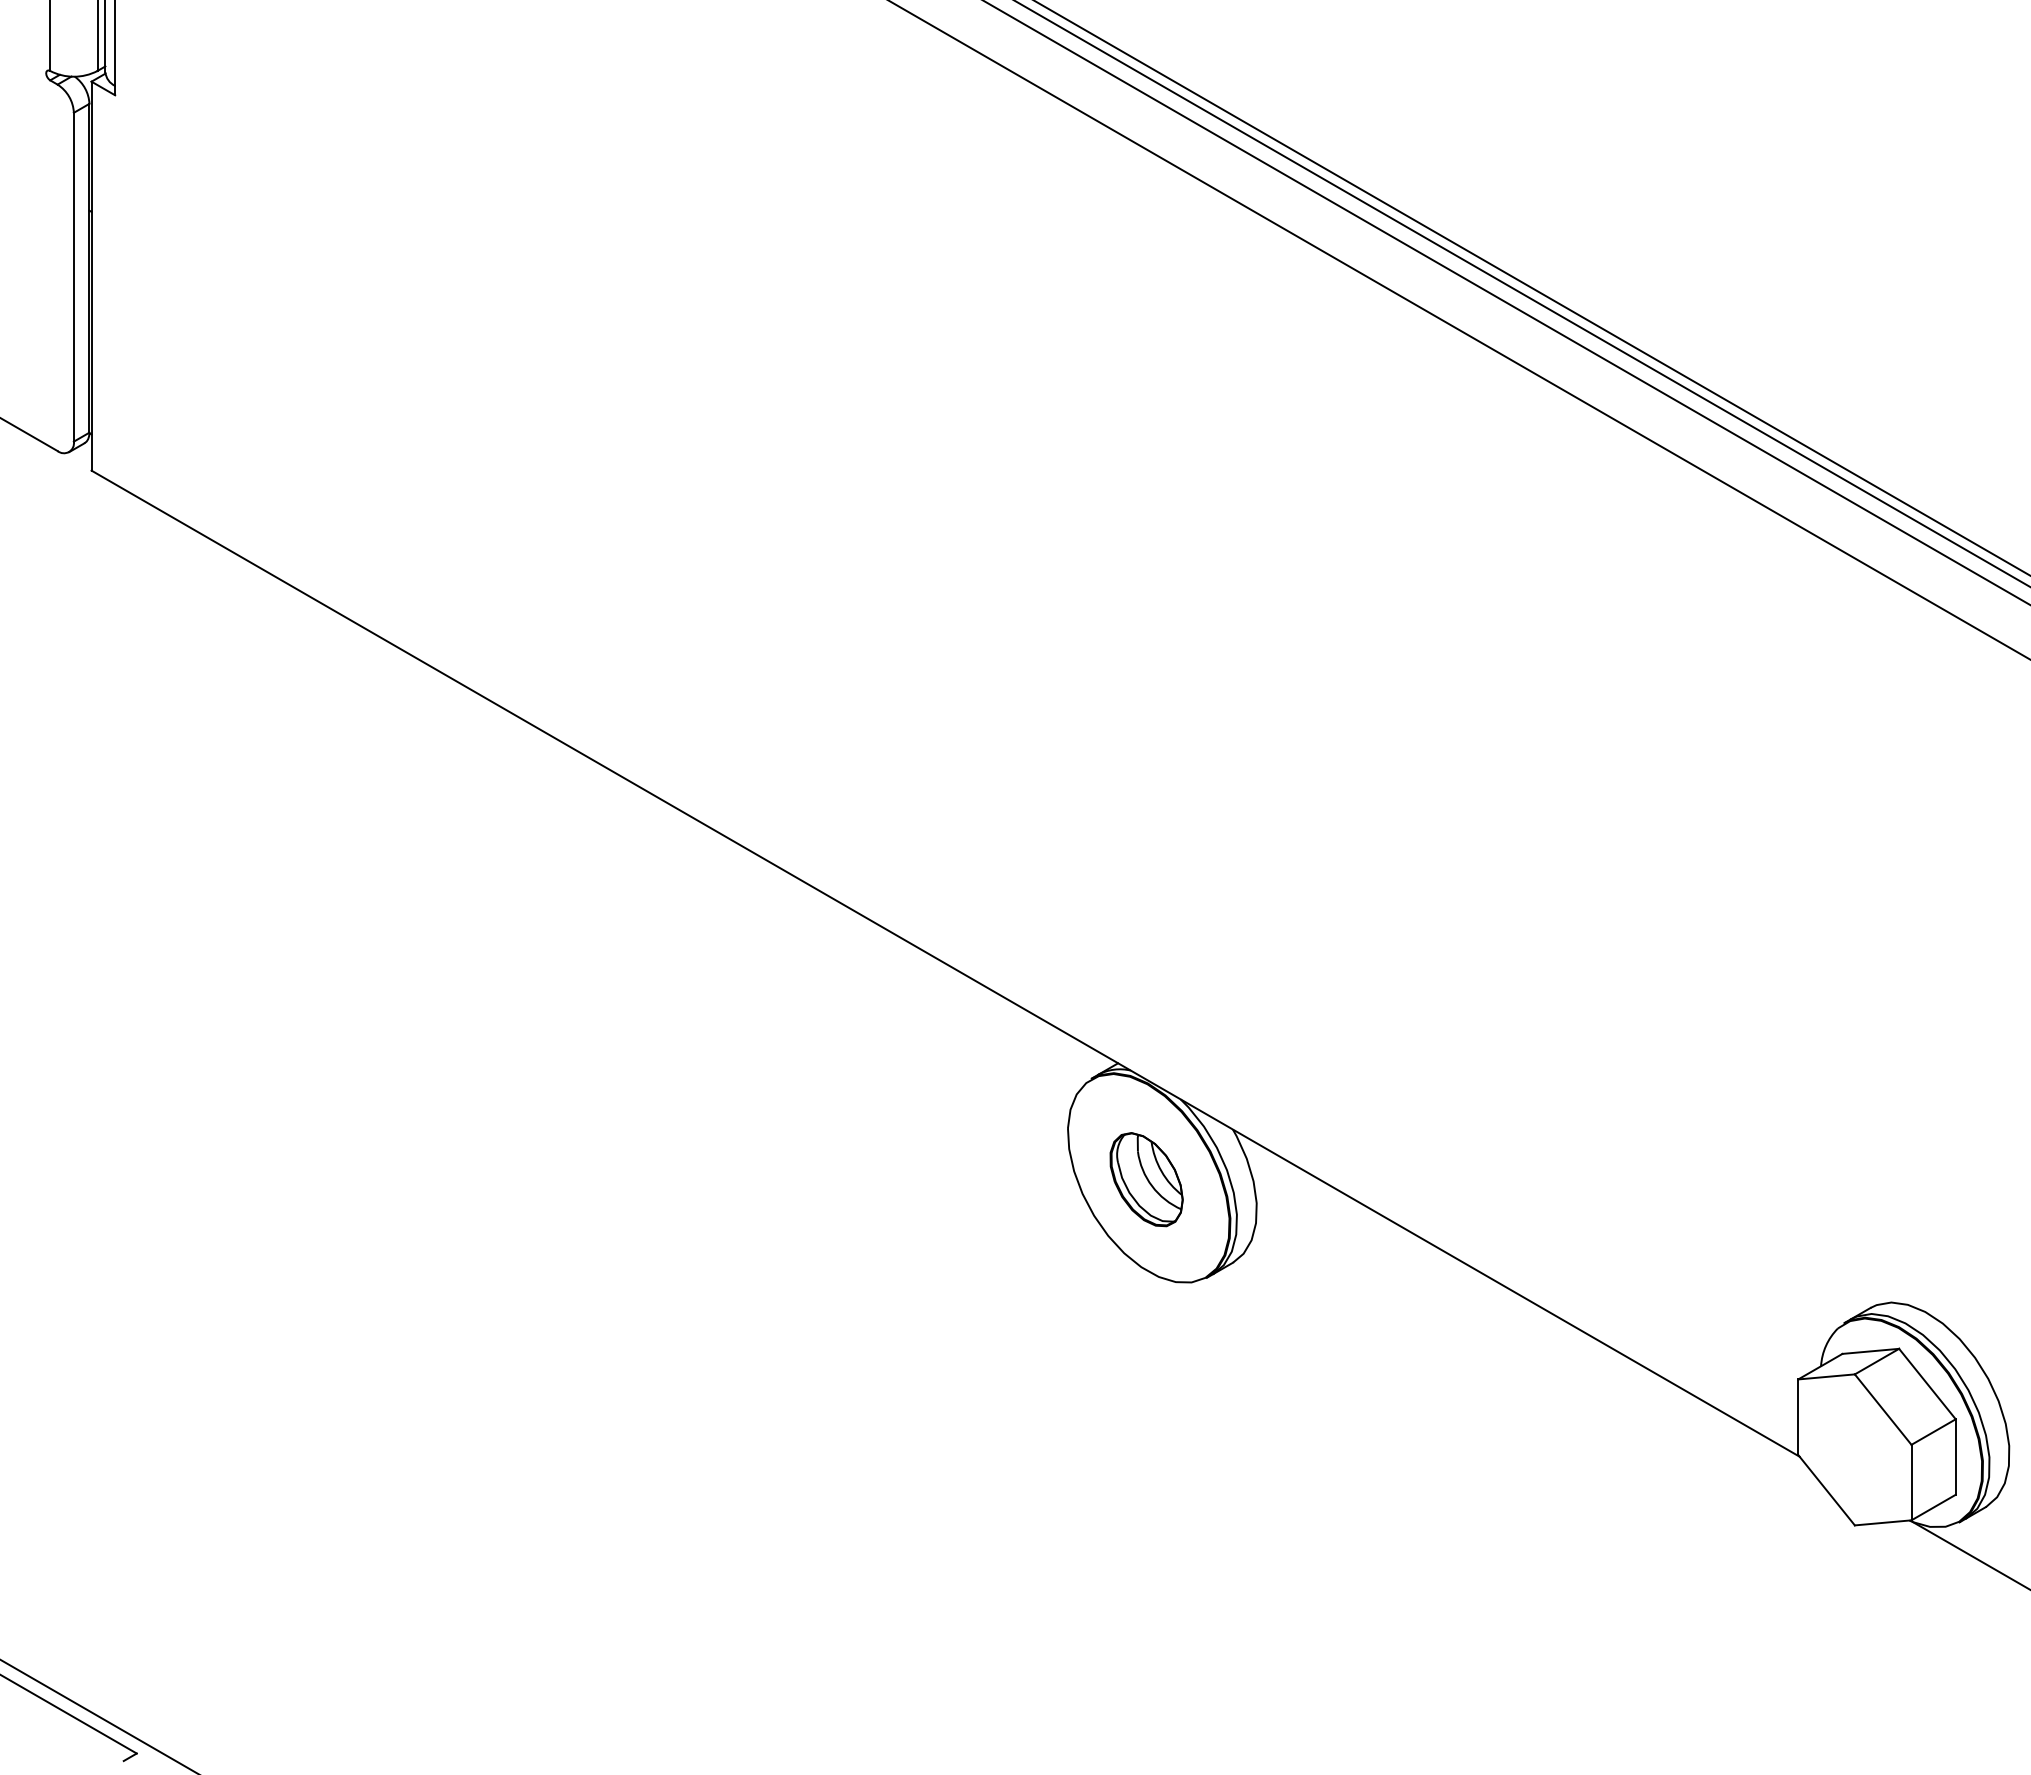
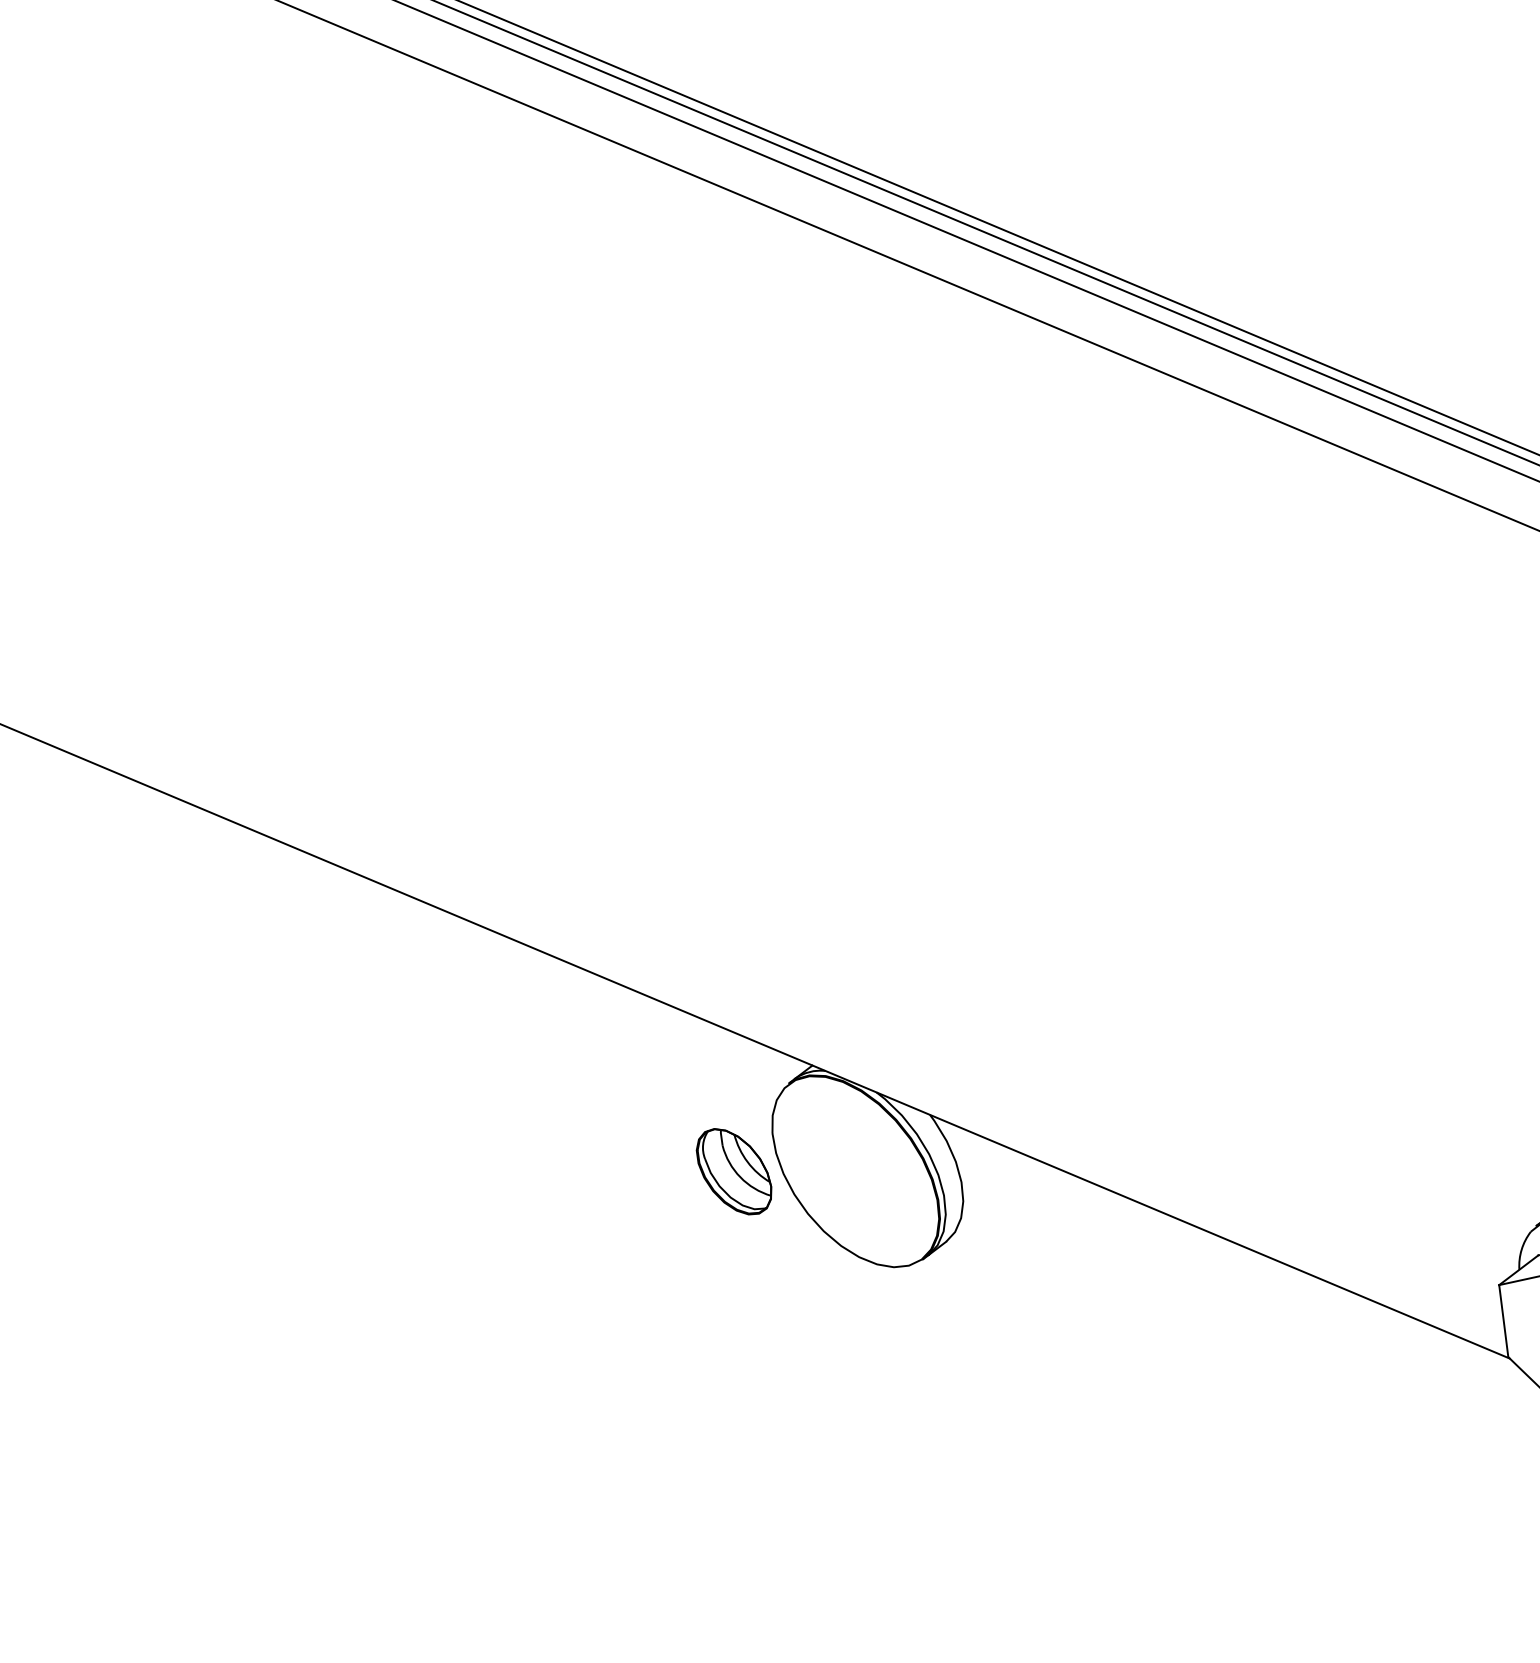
part: (1146, 1179) -> (734, 1171), moved

